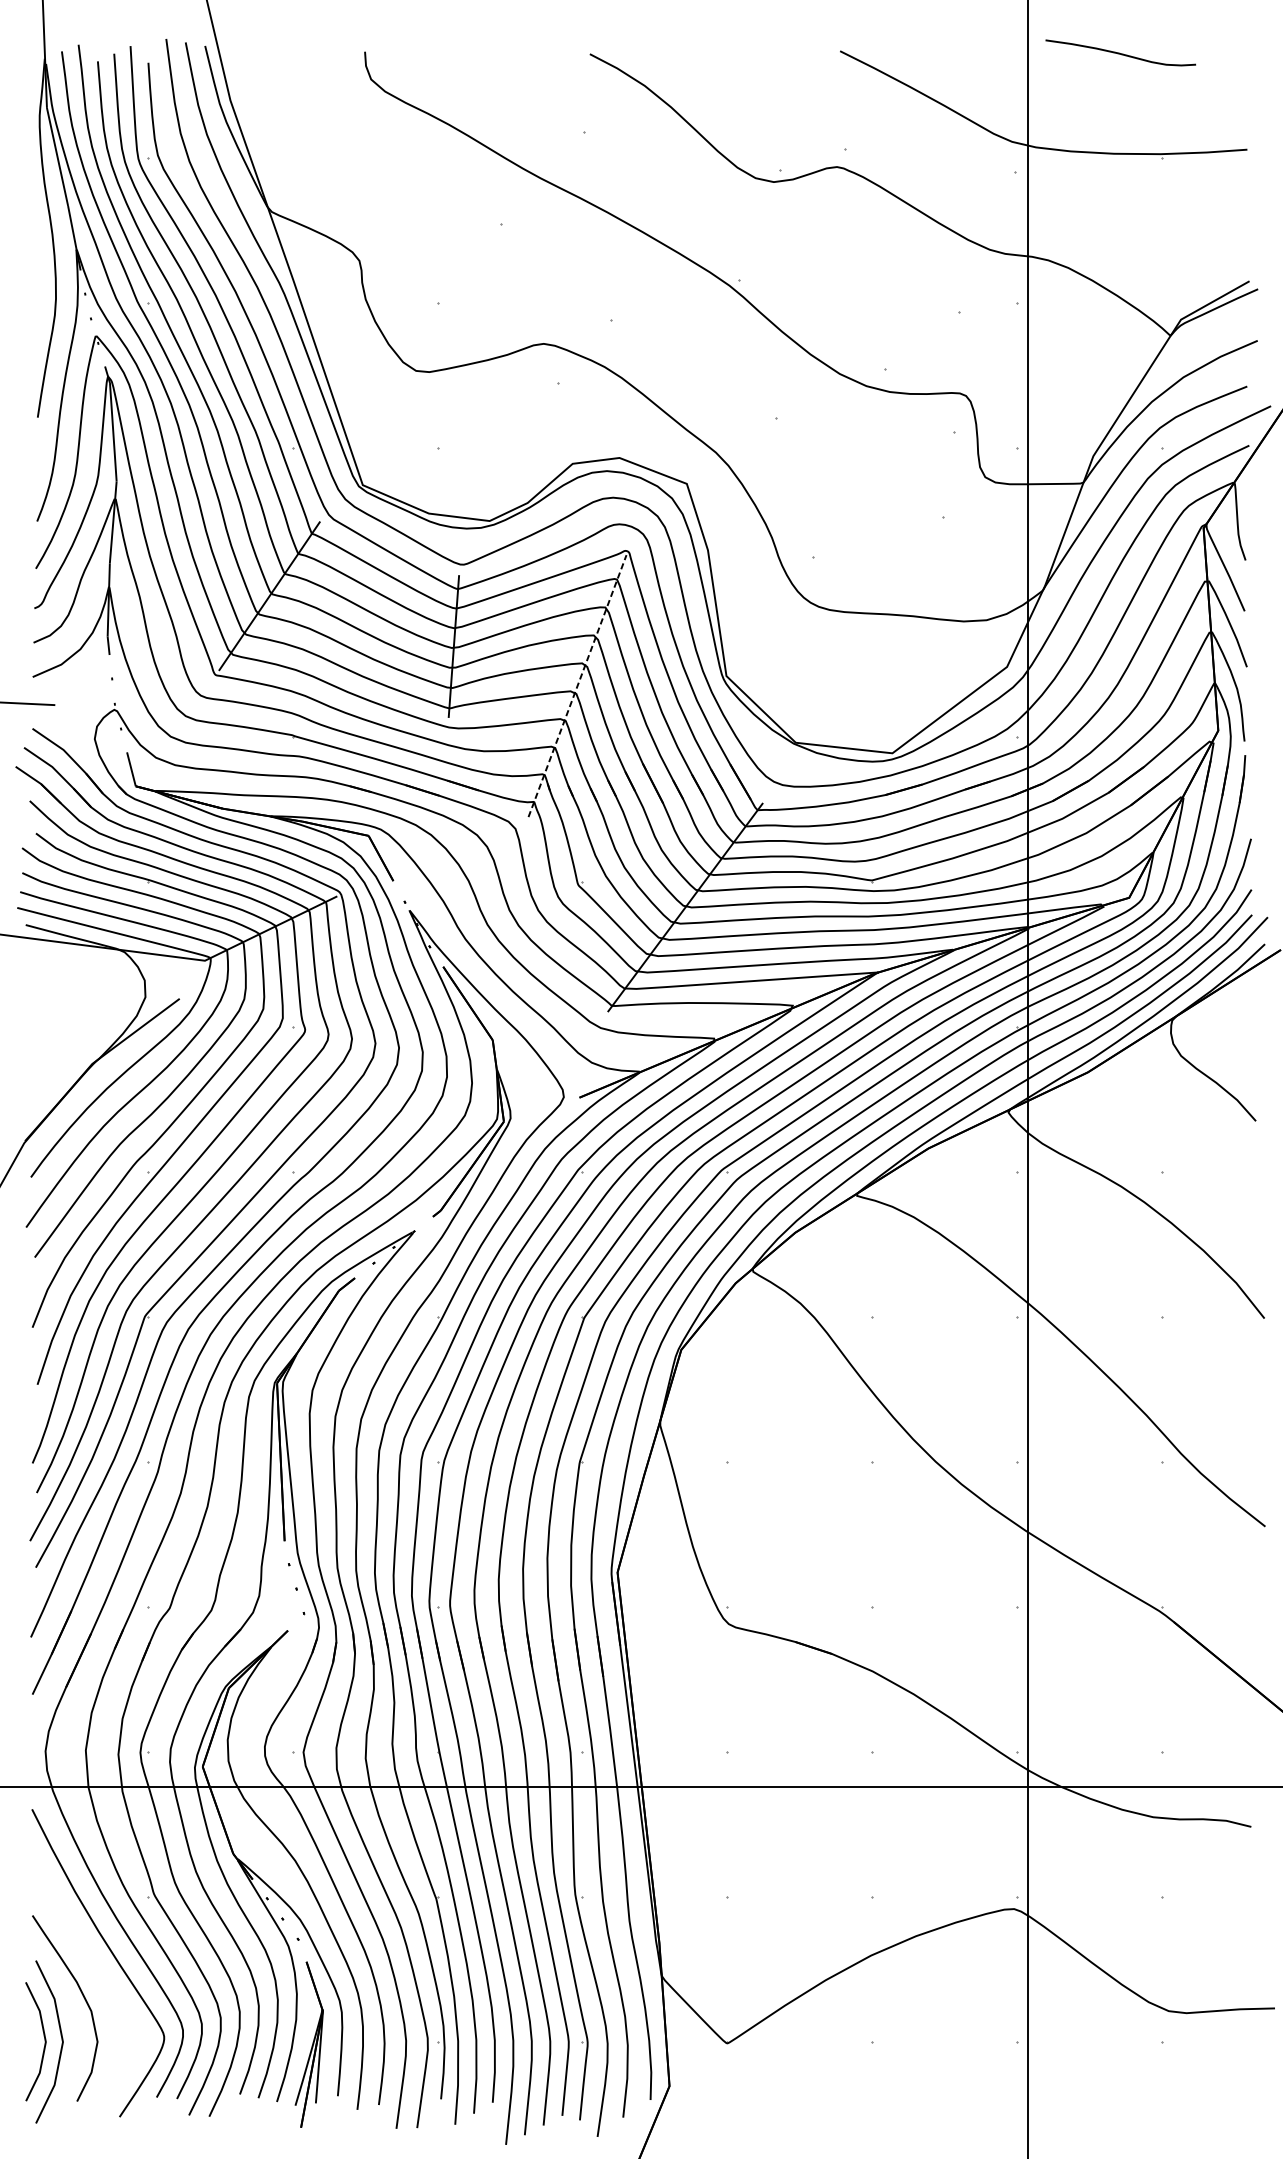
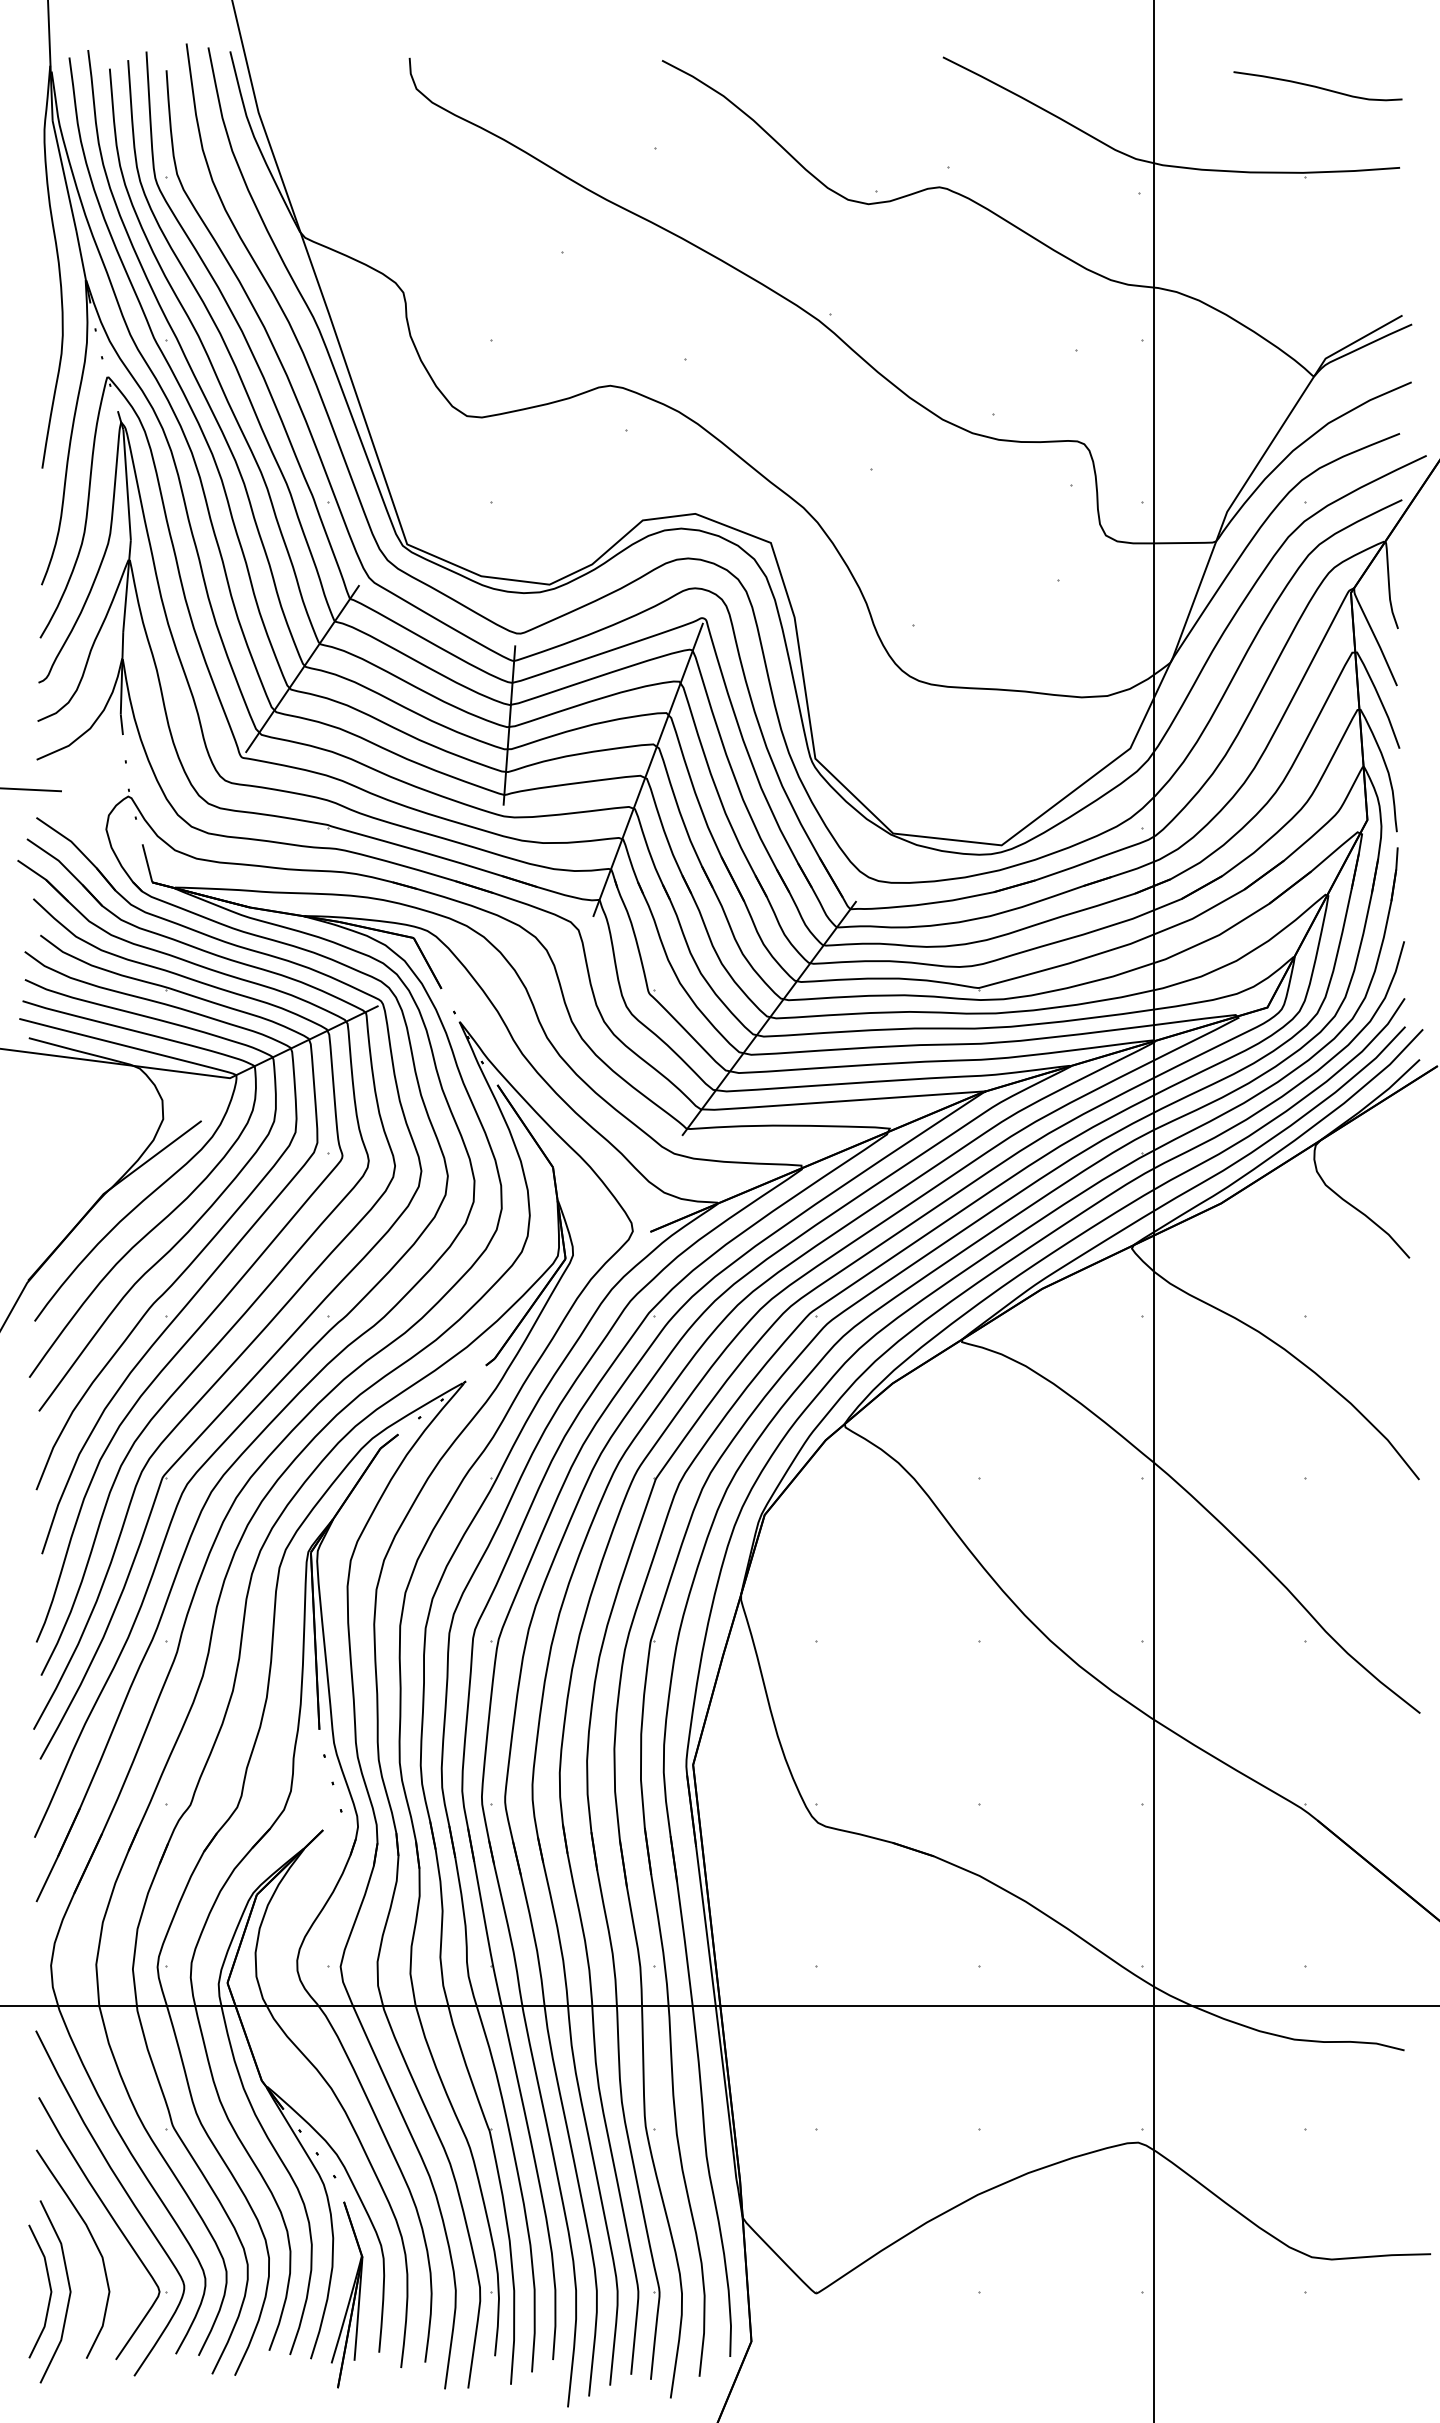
curve: (1120, 53) -> (1317, 86), moved
line: (577, 685) -> (648, 769), dashed -> solid
part: (101, 1979) -> (113, 2221), added

